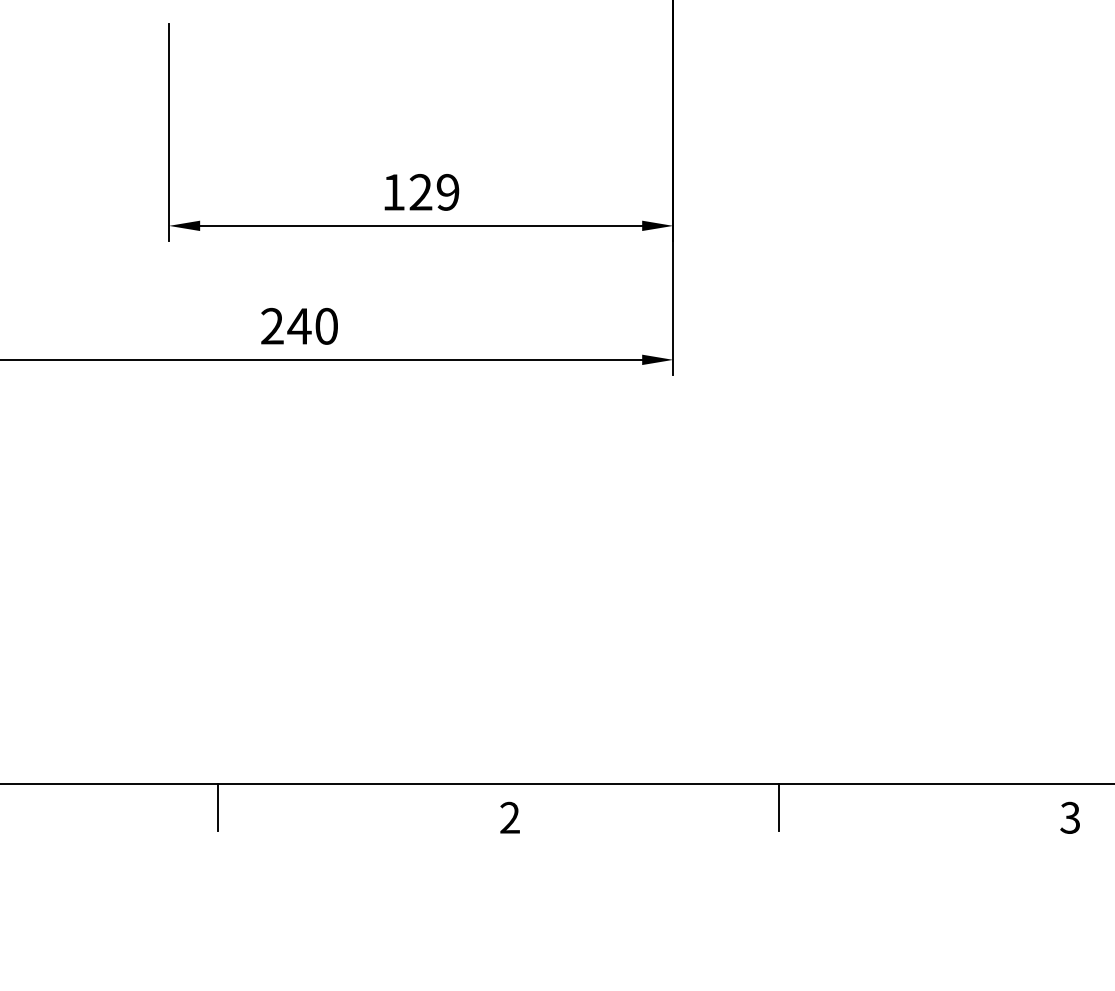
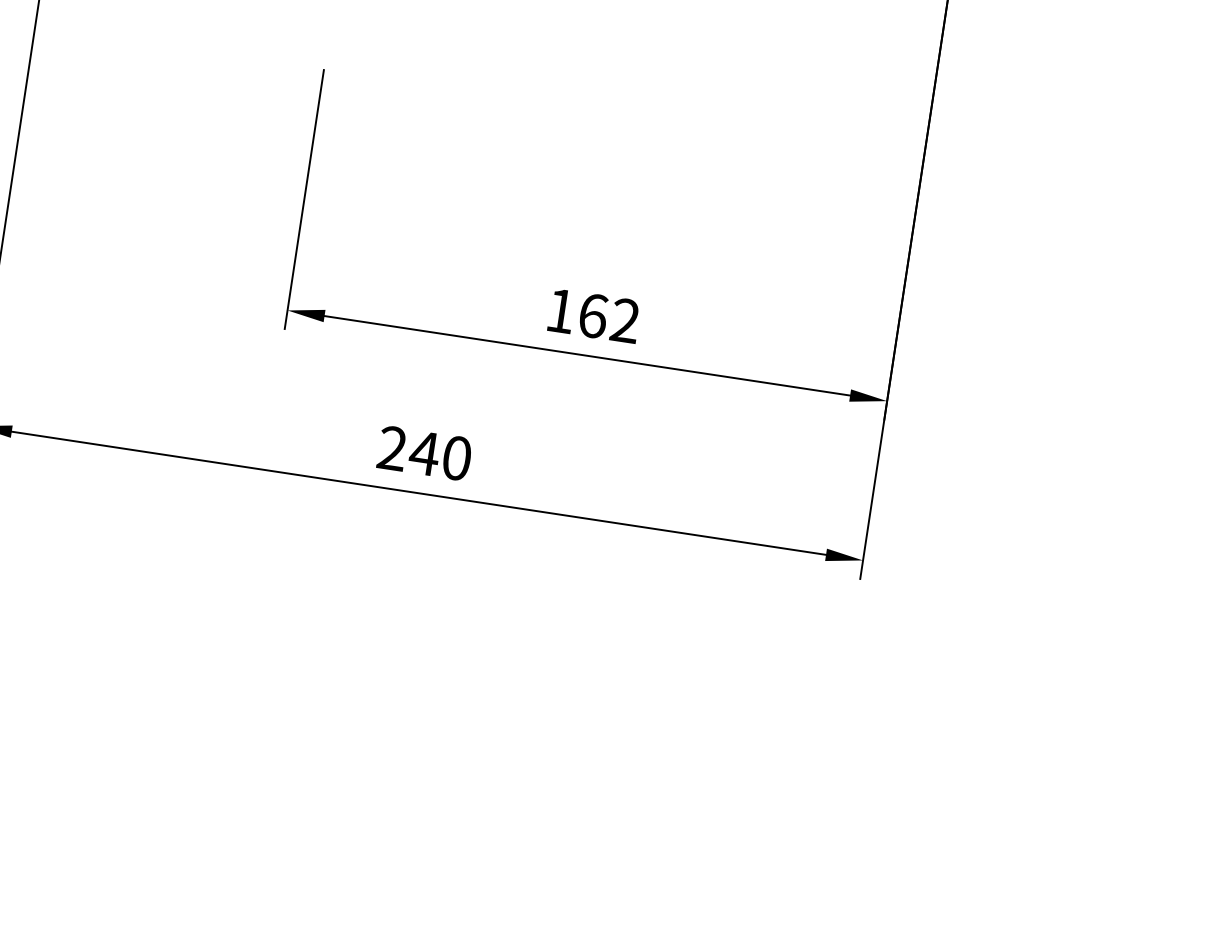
text: (434, 191) -> (609, 317), 129 -> 162

